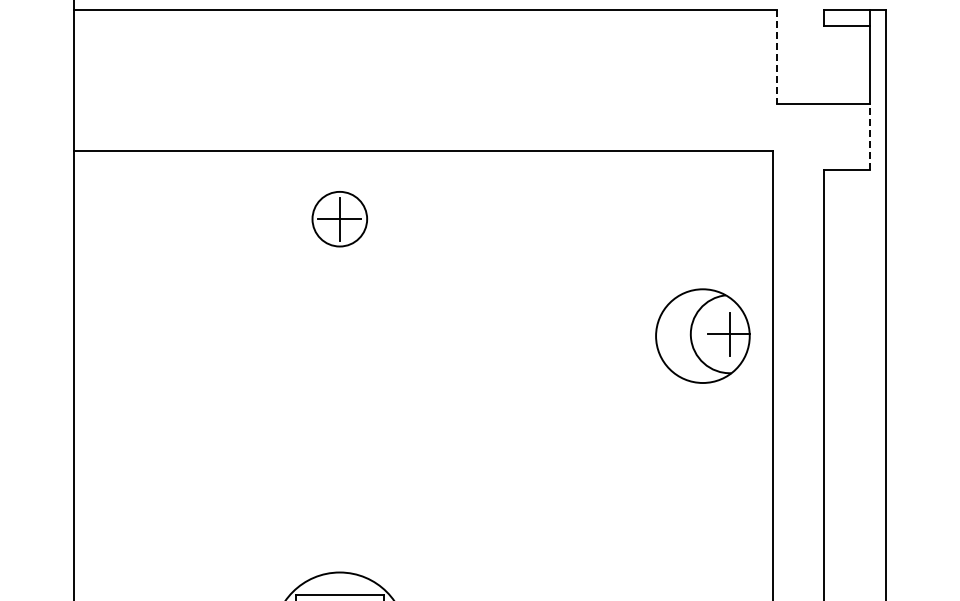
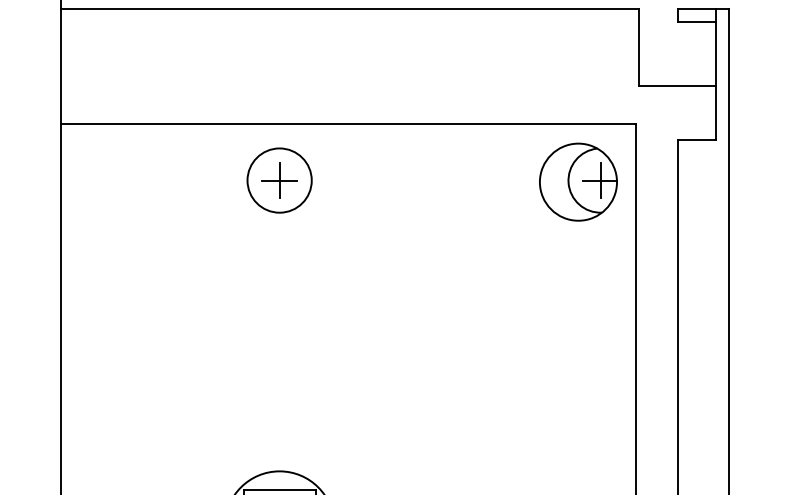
line: (776, 57) -> (639, 47), dashed -> solid
line: (870, 136) -> (716, 112), dashed -> solid
circle: (339, 219) -> (279, 180), size x1.43
part: (702, 335) -> (578, 181), moved

